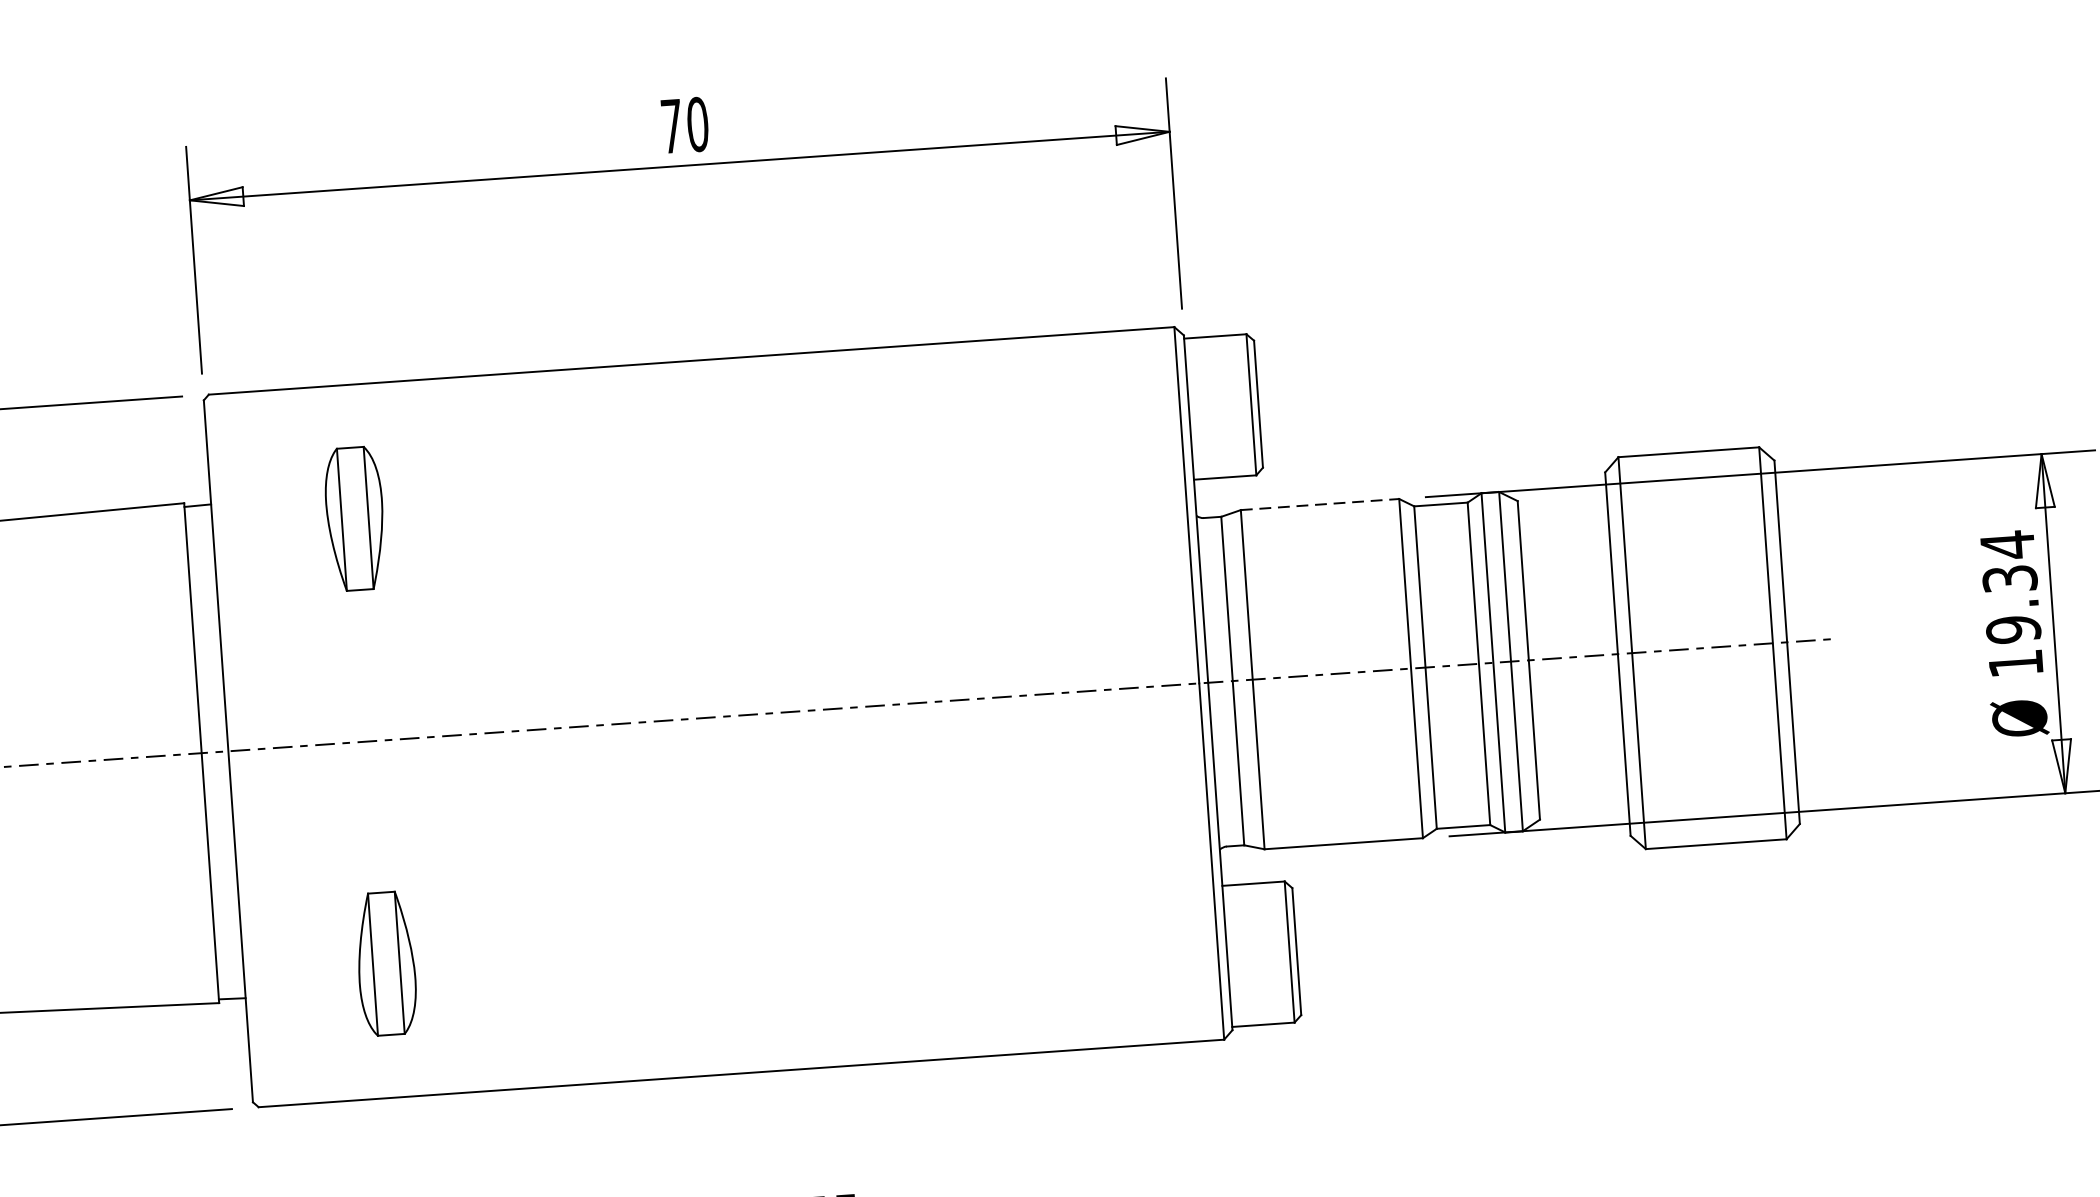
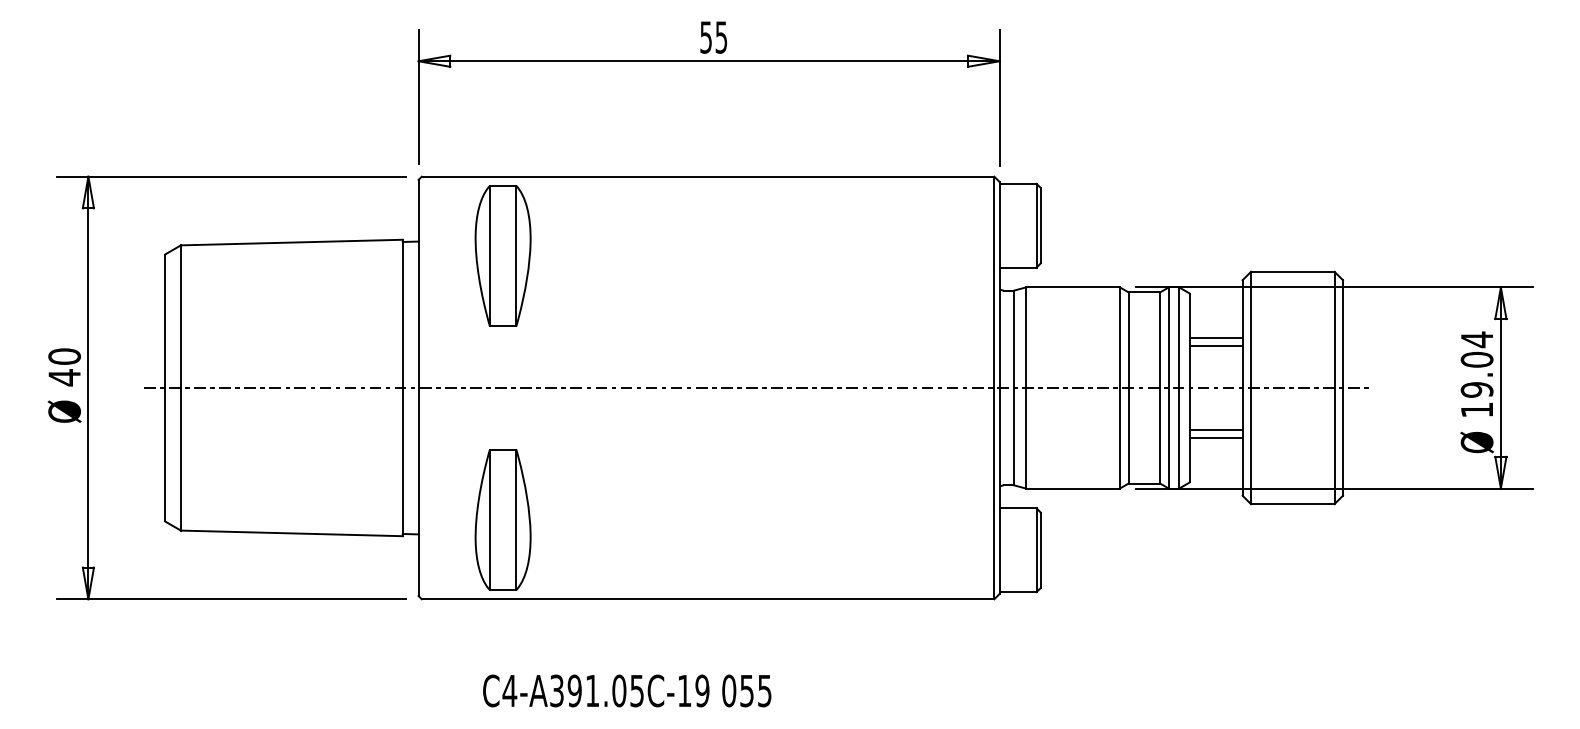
text: (684, 125) -> (713, 37), 70 -> 55
line: (1320, 504) -> (1073, 287), dashed -> solid
part: (354, 517) -> (502, 255), size x1.67
line: (1566, 572) -> (1215, 337), added
text: (2008, 578) -> (1476, 359), 19.34 -> 19.04
line: (1567, 585) -> (1215, 345), added
line: (1577, 729) -> (1215, 430), added
line: (1578, 742) -> (1215, 438), added
part: (385, 963) -> (502, 519), size x1.67

